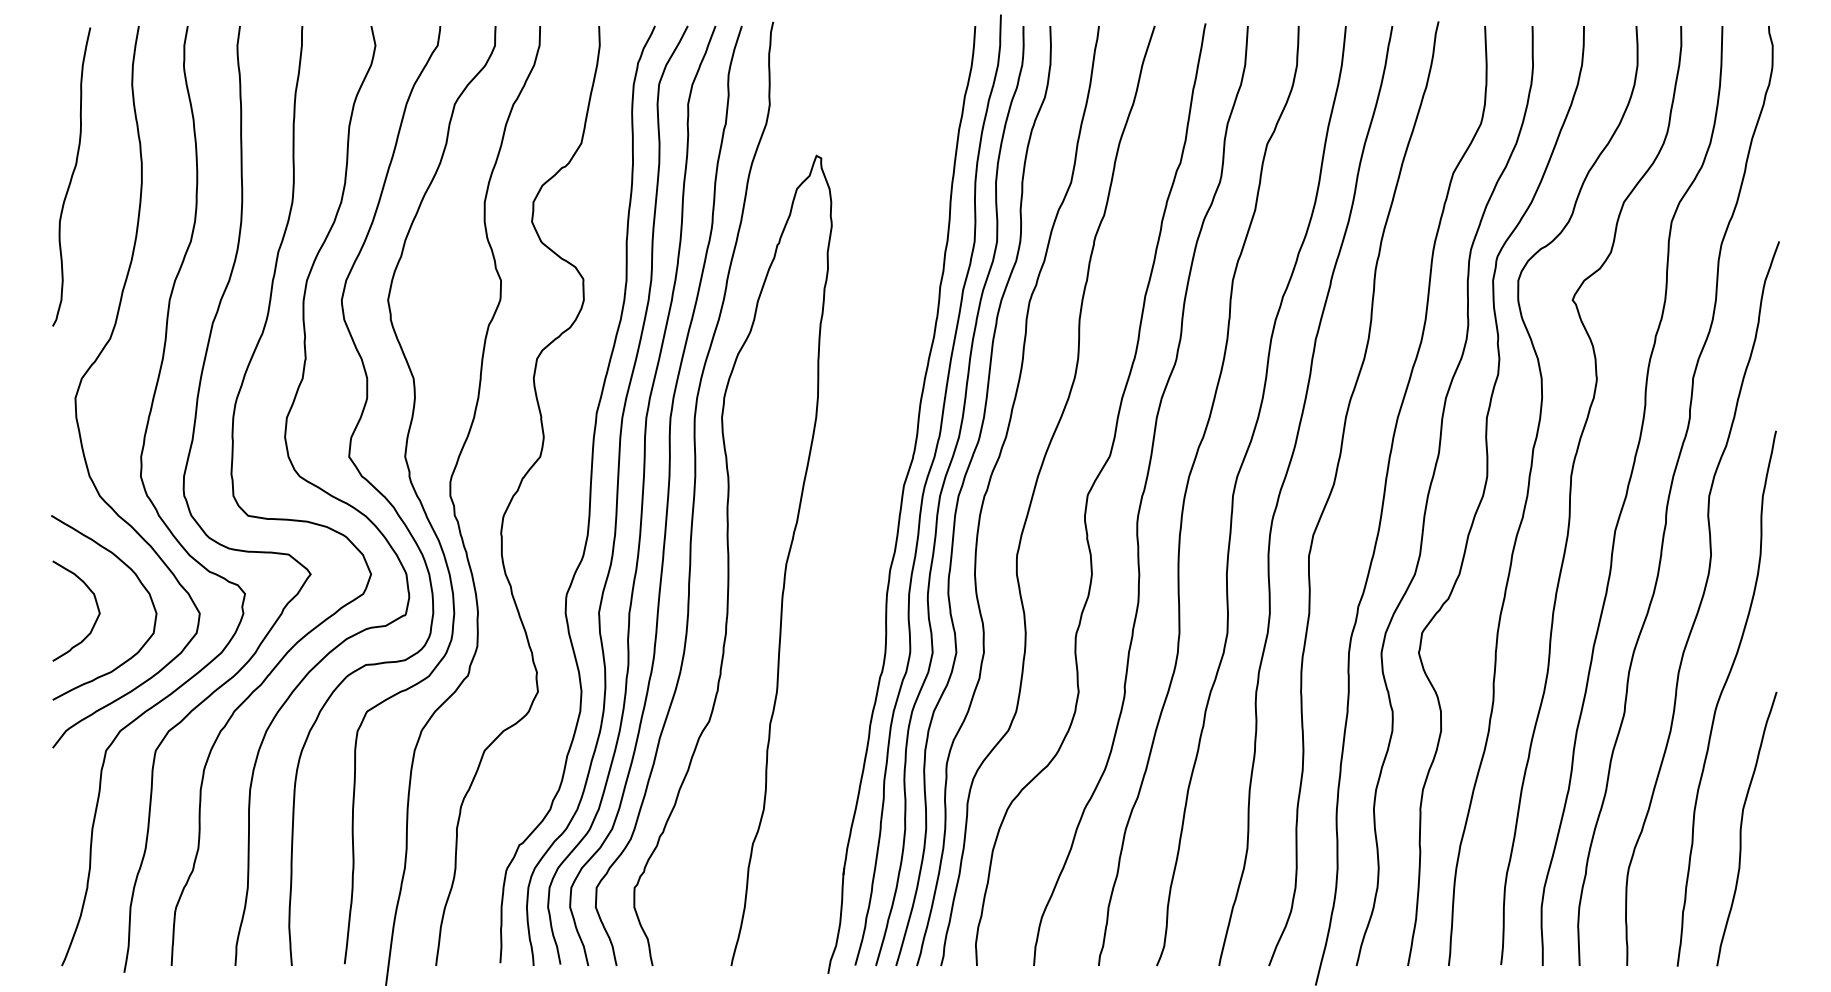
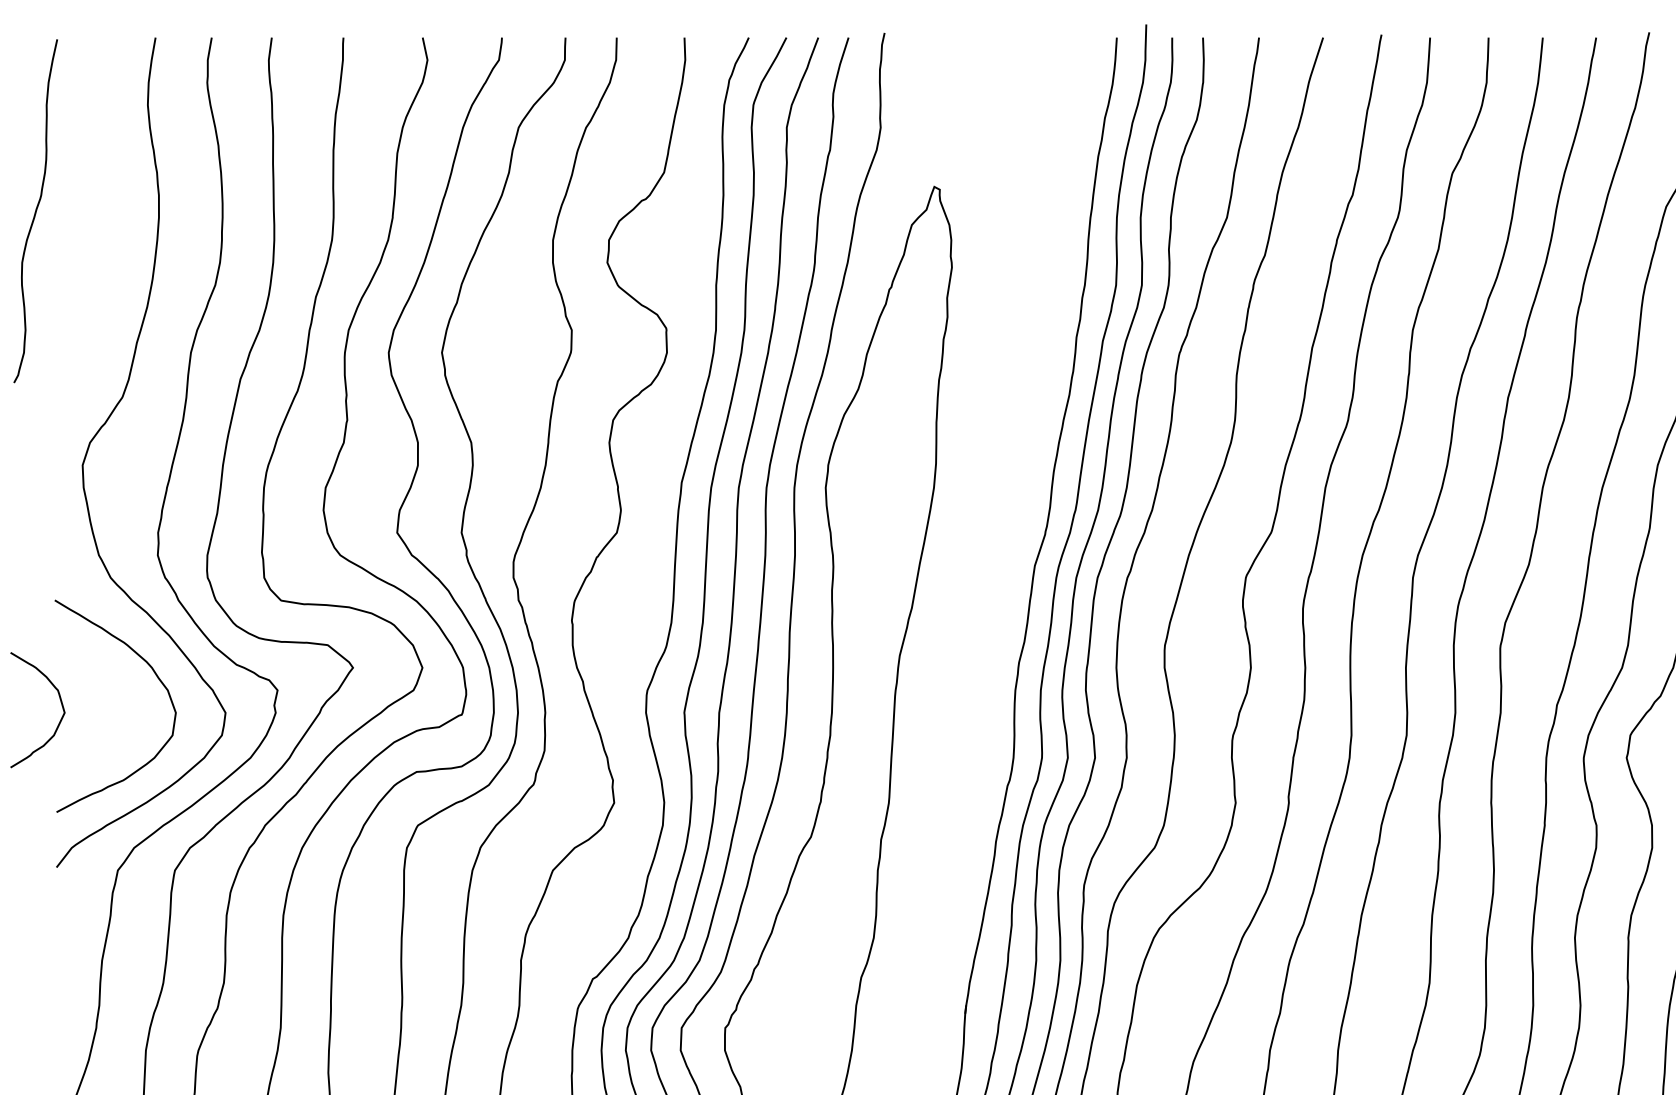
curve: (71, 176) -> (35, 210), moved
curve: (96, 606) -> (60, 704), moved

